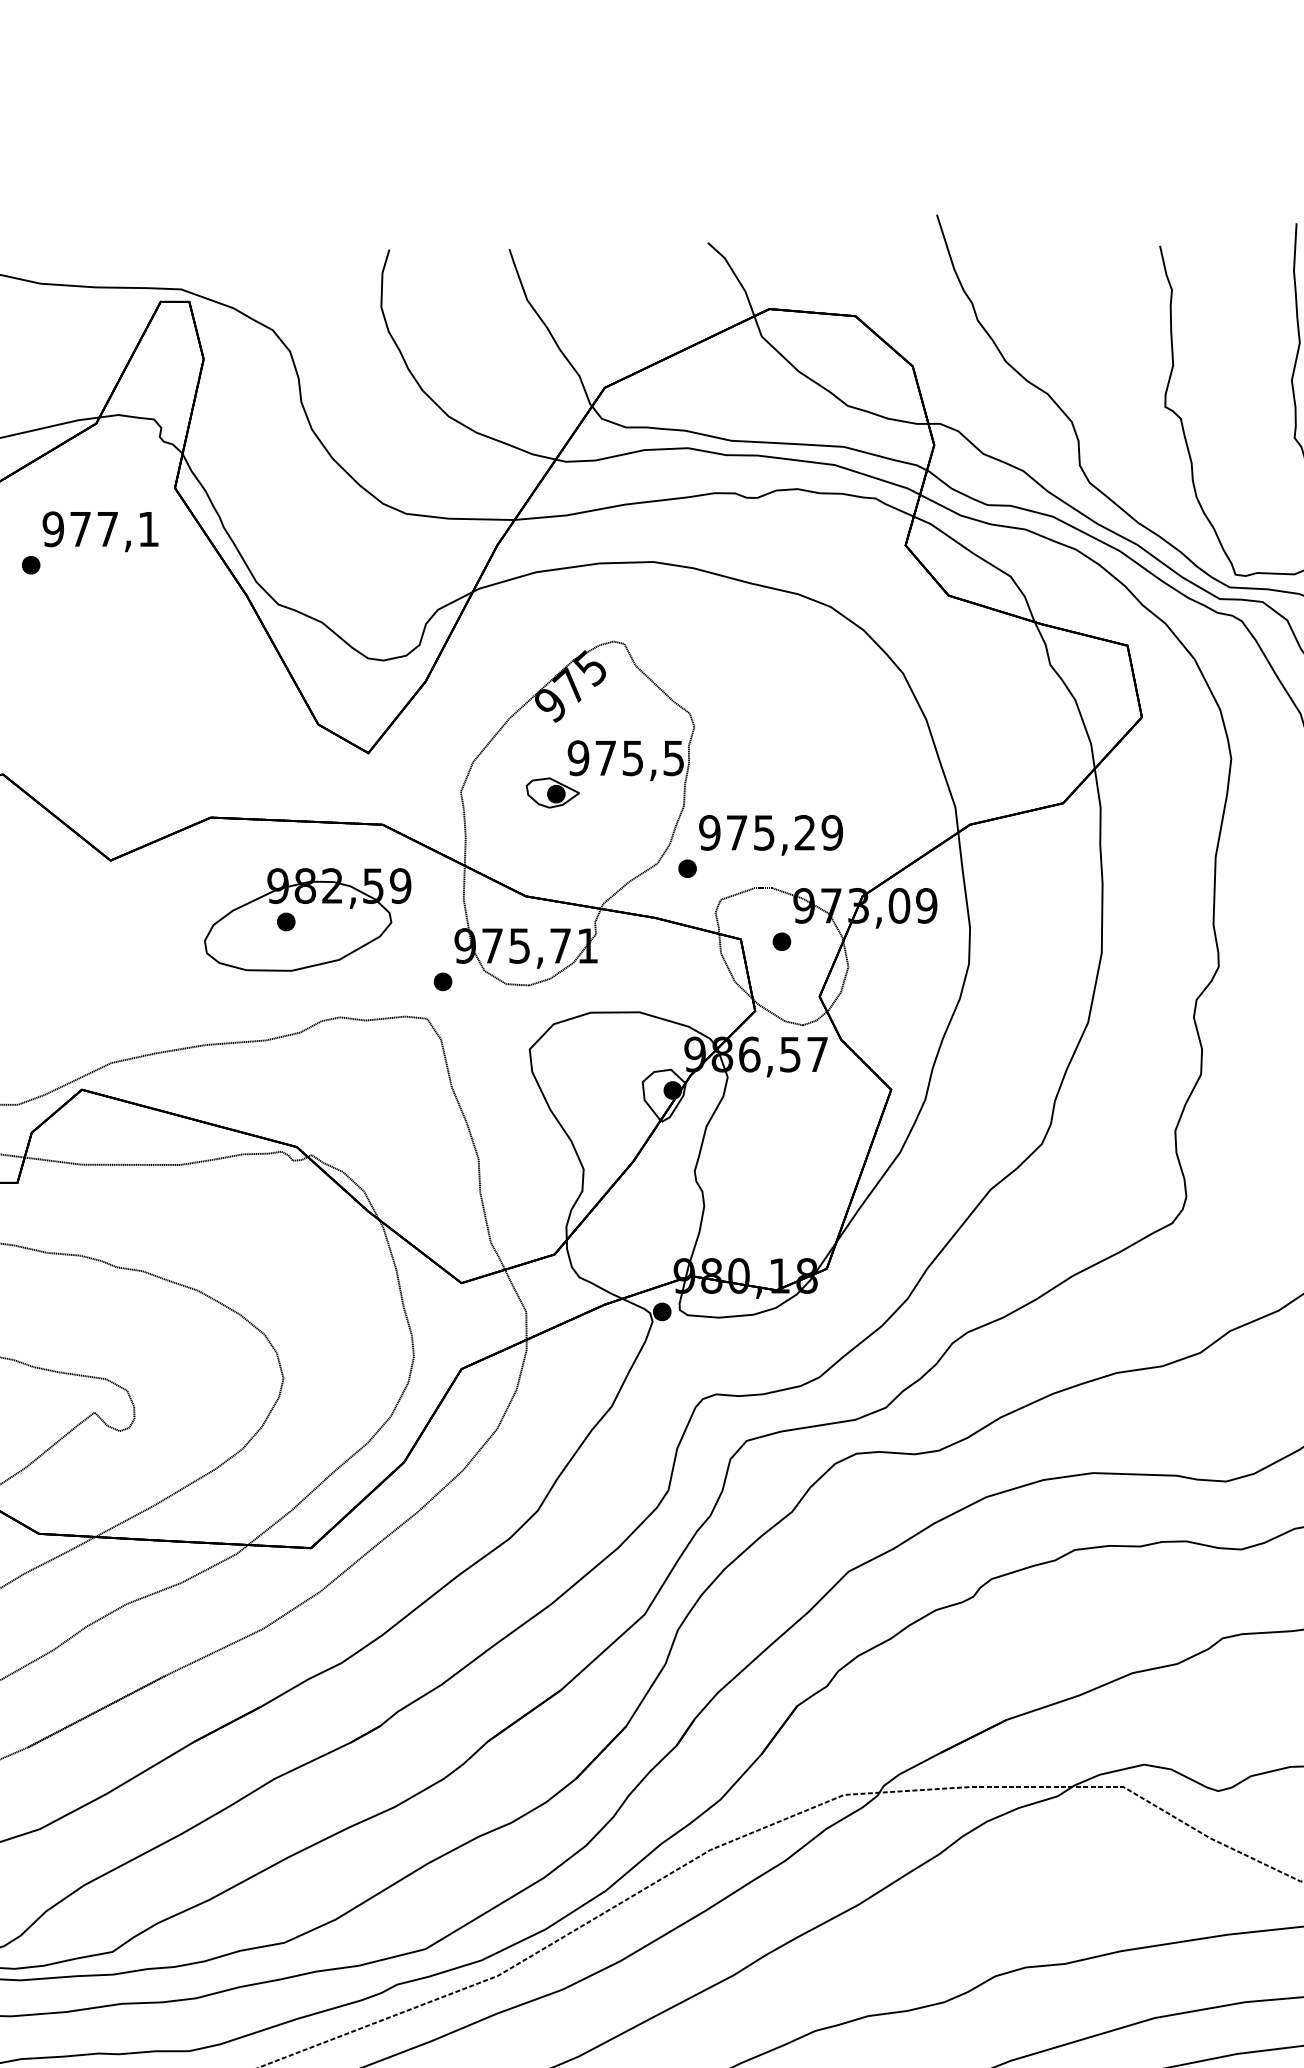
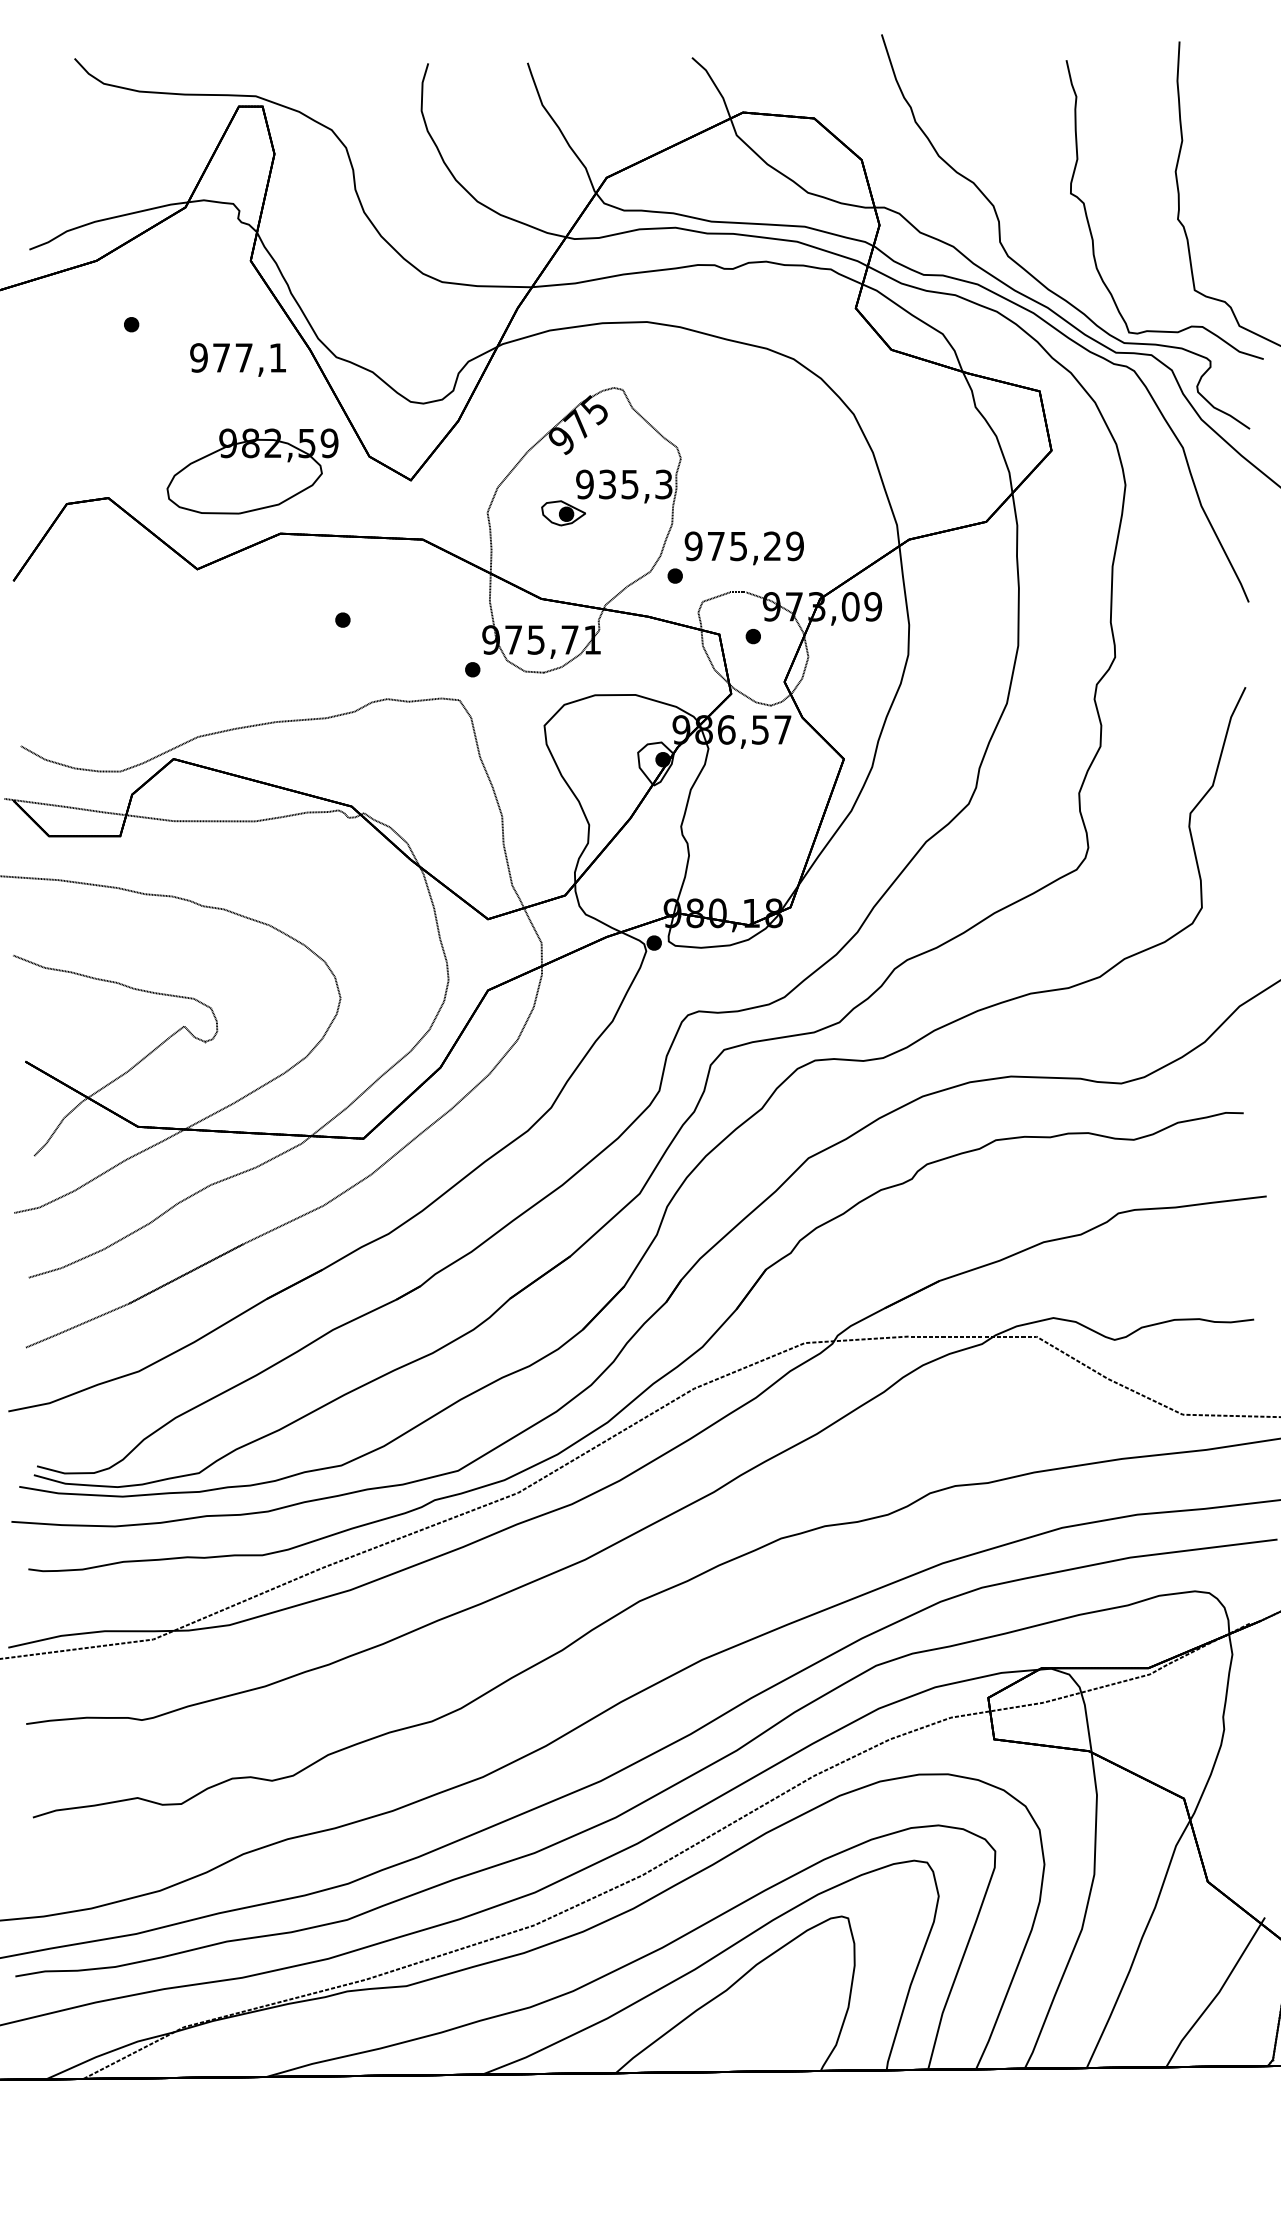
text: (99, 531) -> (237, 359), moved
text: (639, 758) -> (635, 484), 975,5 -> 935,3
part: (307, 919) -> (252, 471), moved

